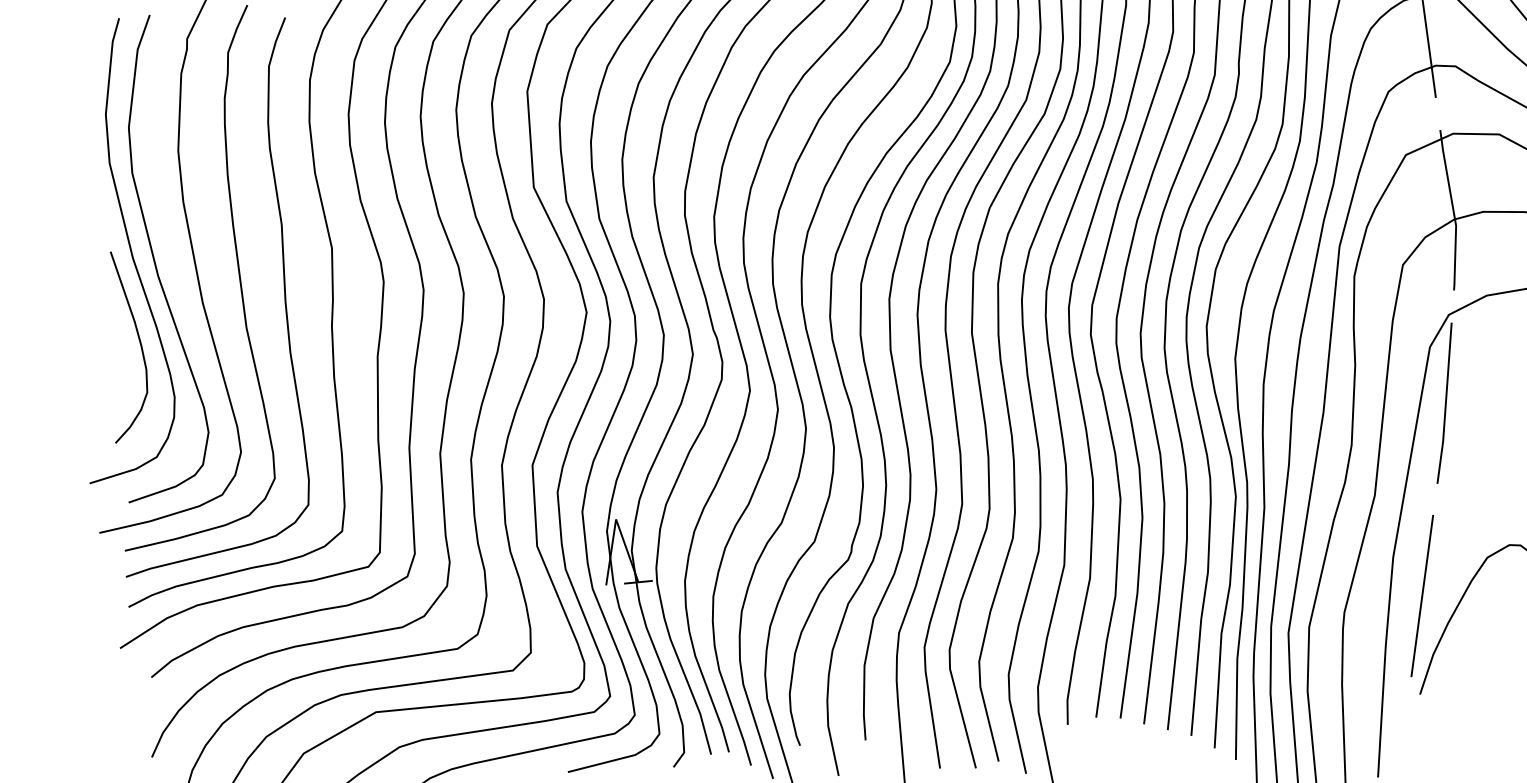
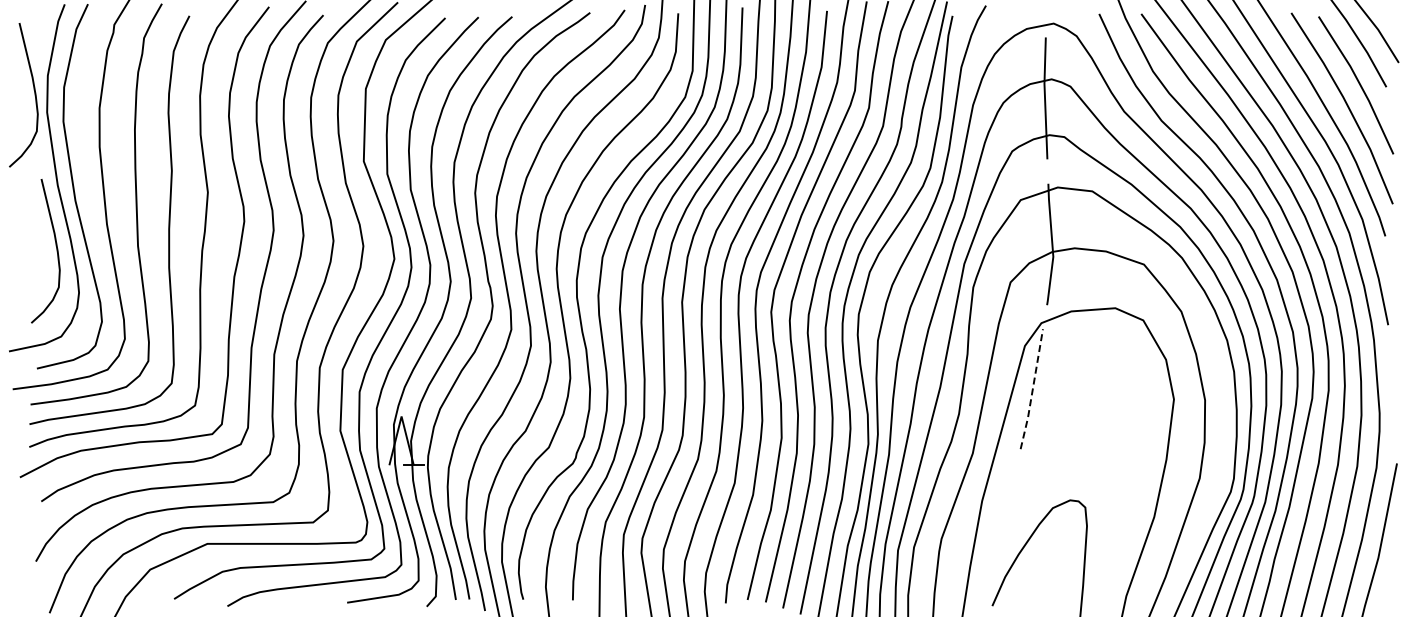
curve: (90, 142) -> (34, 95), added
line: (1445, 404) -> (1032, 390), solid -> dashed
line: (1422, 594) -> (1001, 531), removed

